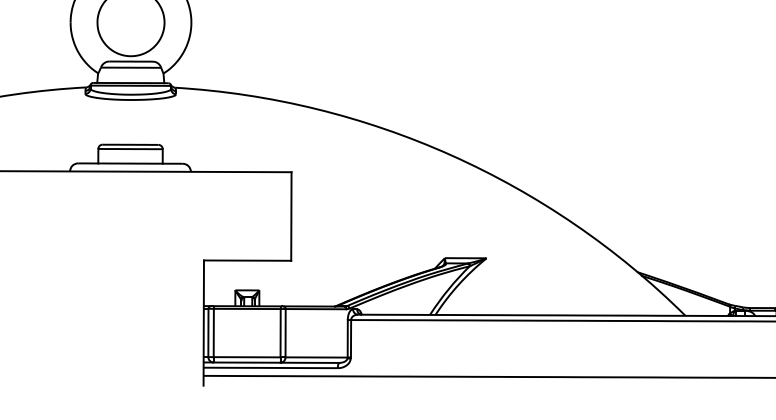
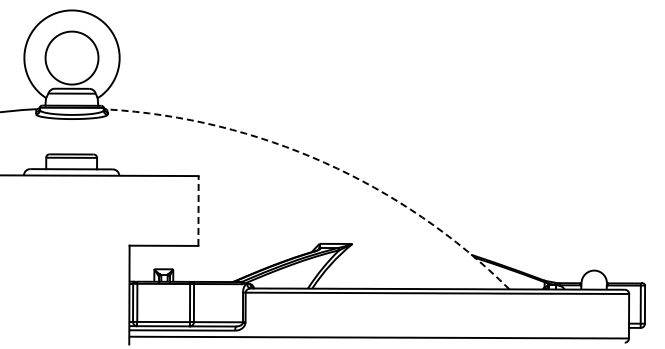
arc: (451, 155) -> (324, 162), solid -> dashed
line: (291, 217) -> (198, 211), solid -> dashed

